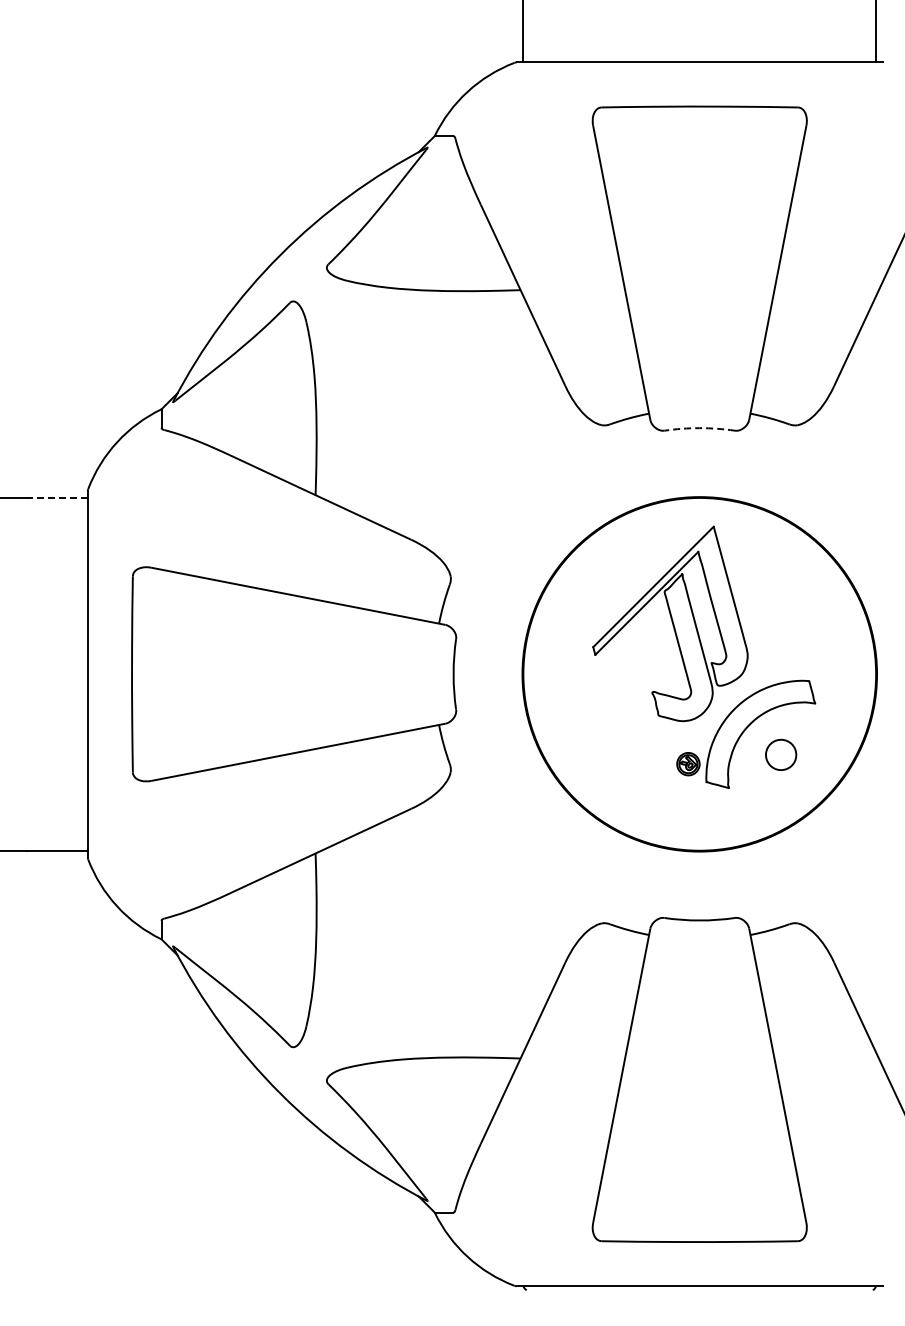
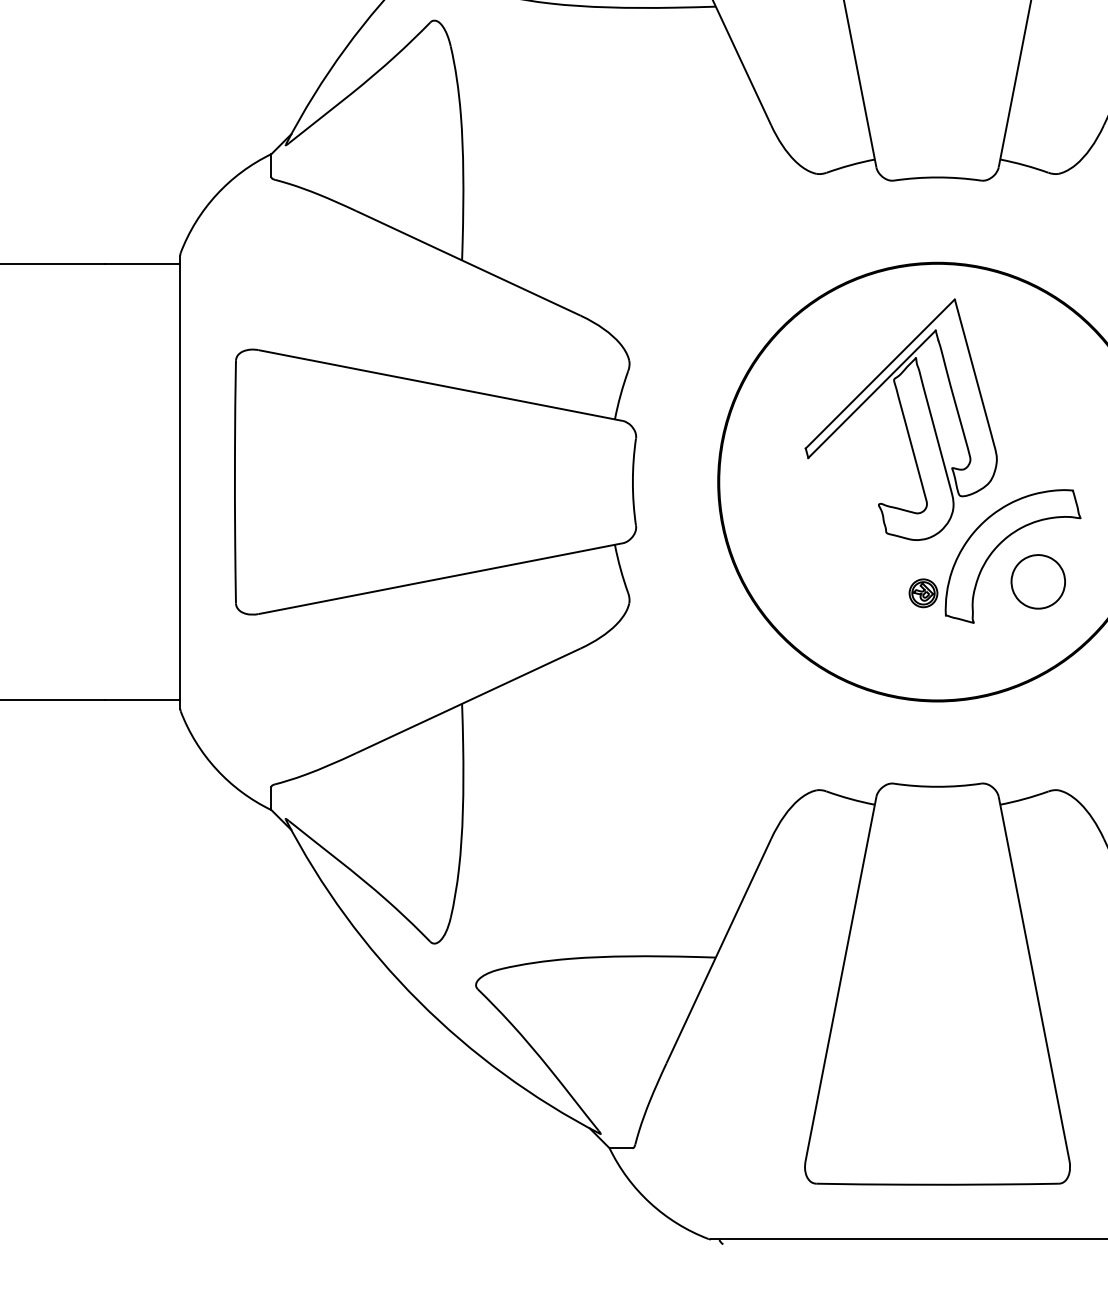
arc: (699, 428) -> (937, 177), dashed -> solid
line: (56, 497) -> (141, 263), dashed -> solid
part: (780, 754) -> (1037, 581), size x1.43

